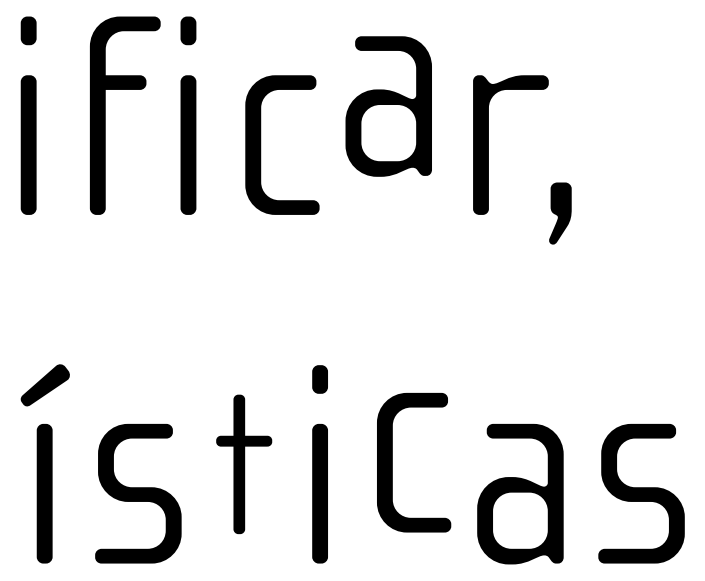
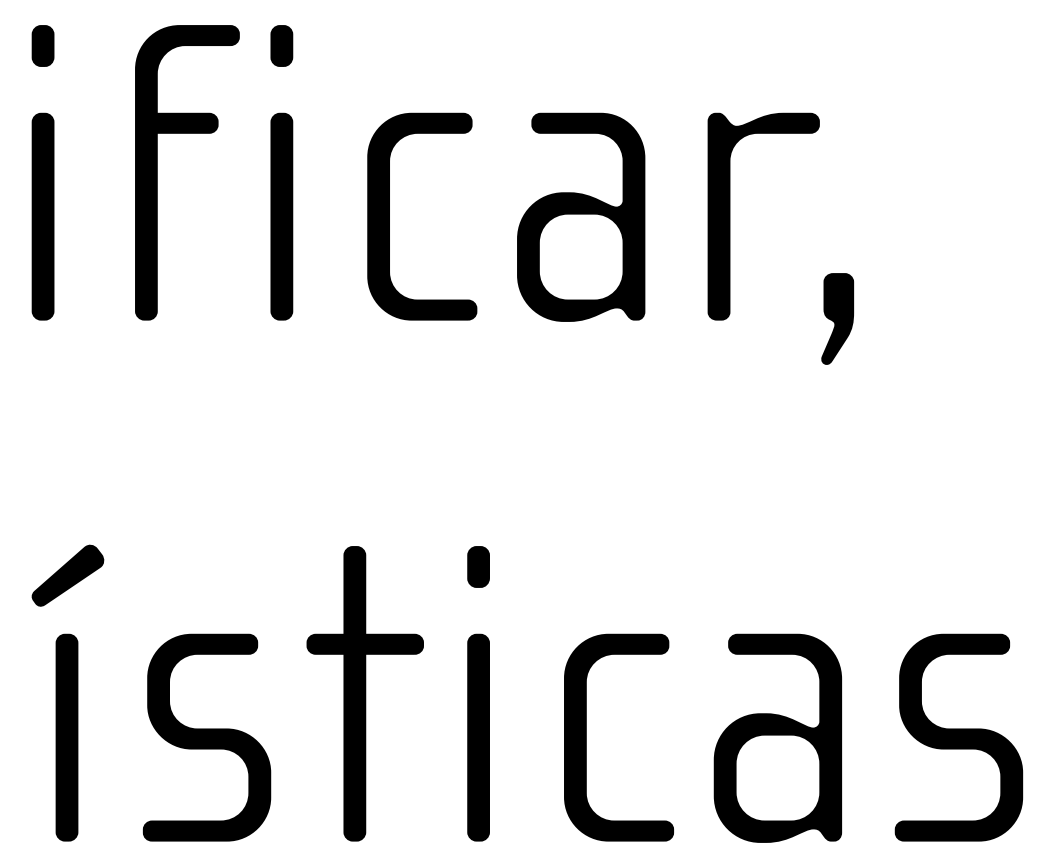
part: (388, 106) -> (580, 217), moved
part: (392, 462) -> (586, 737), moved
part: (243, 464) -> (364, 694), size x1.43

